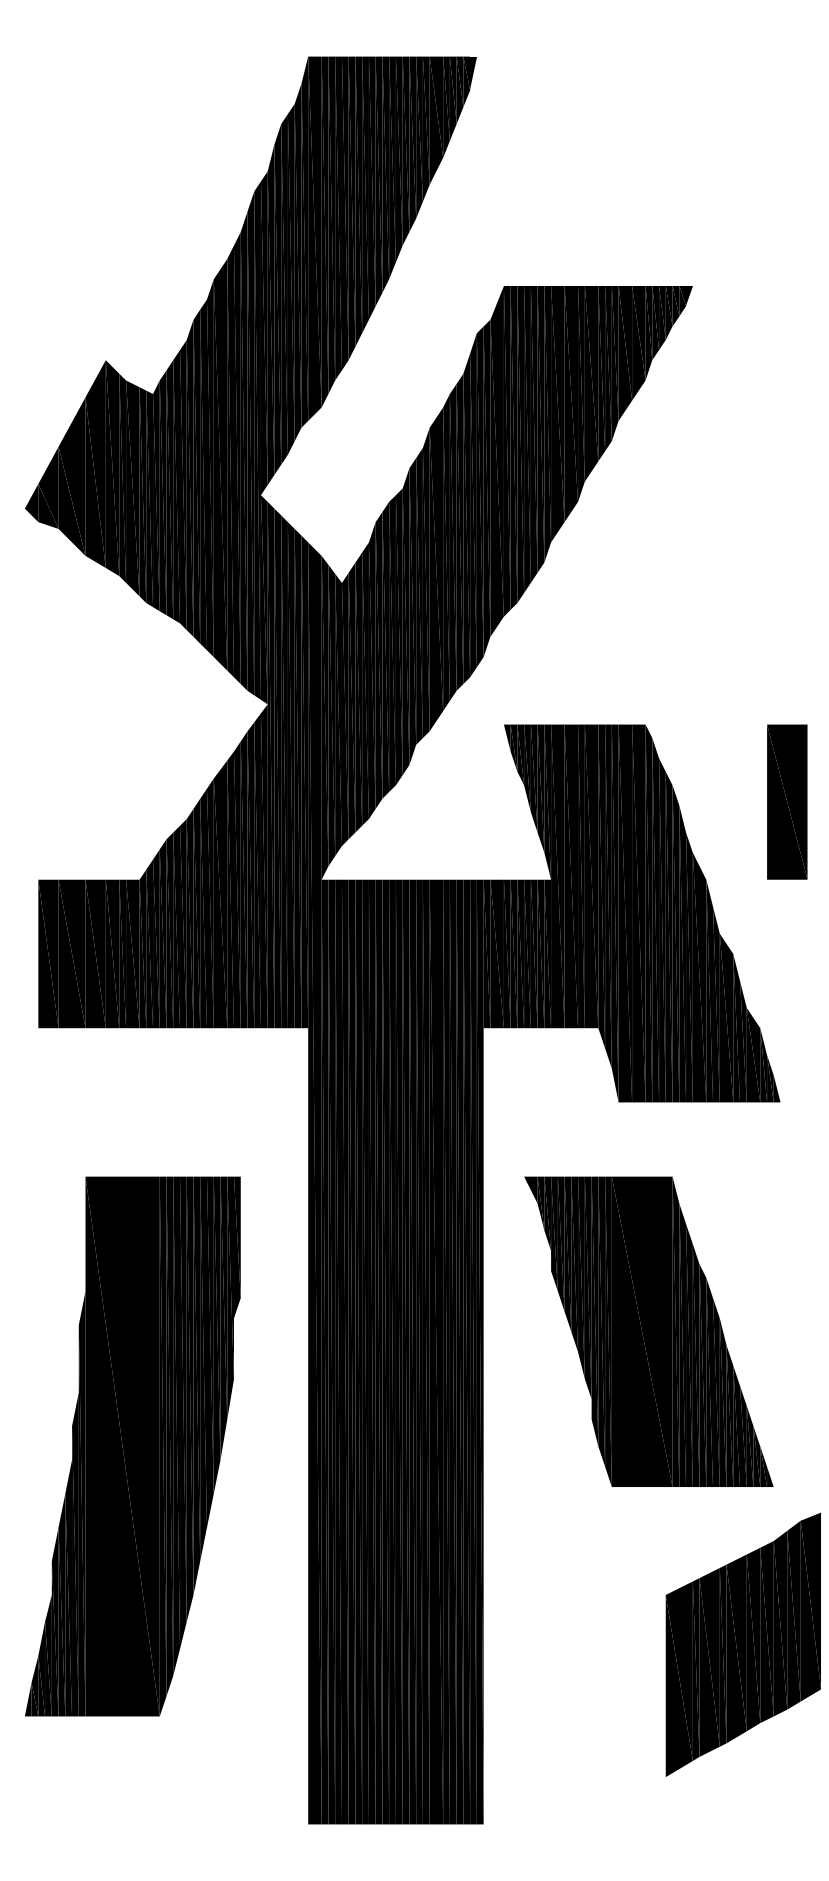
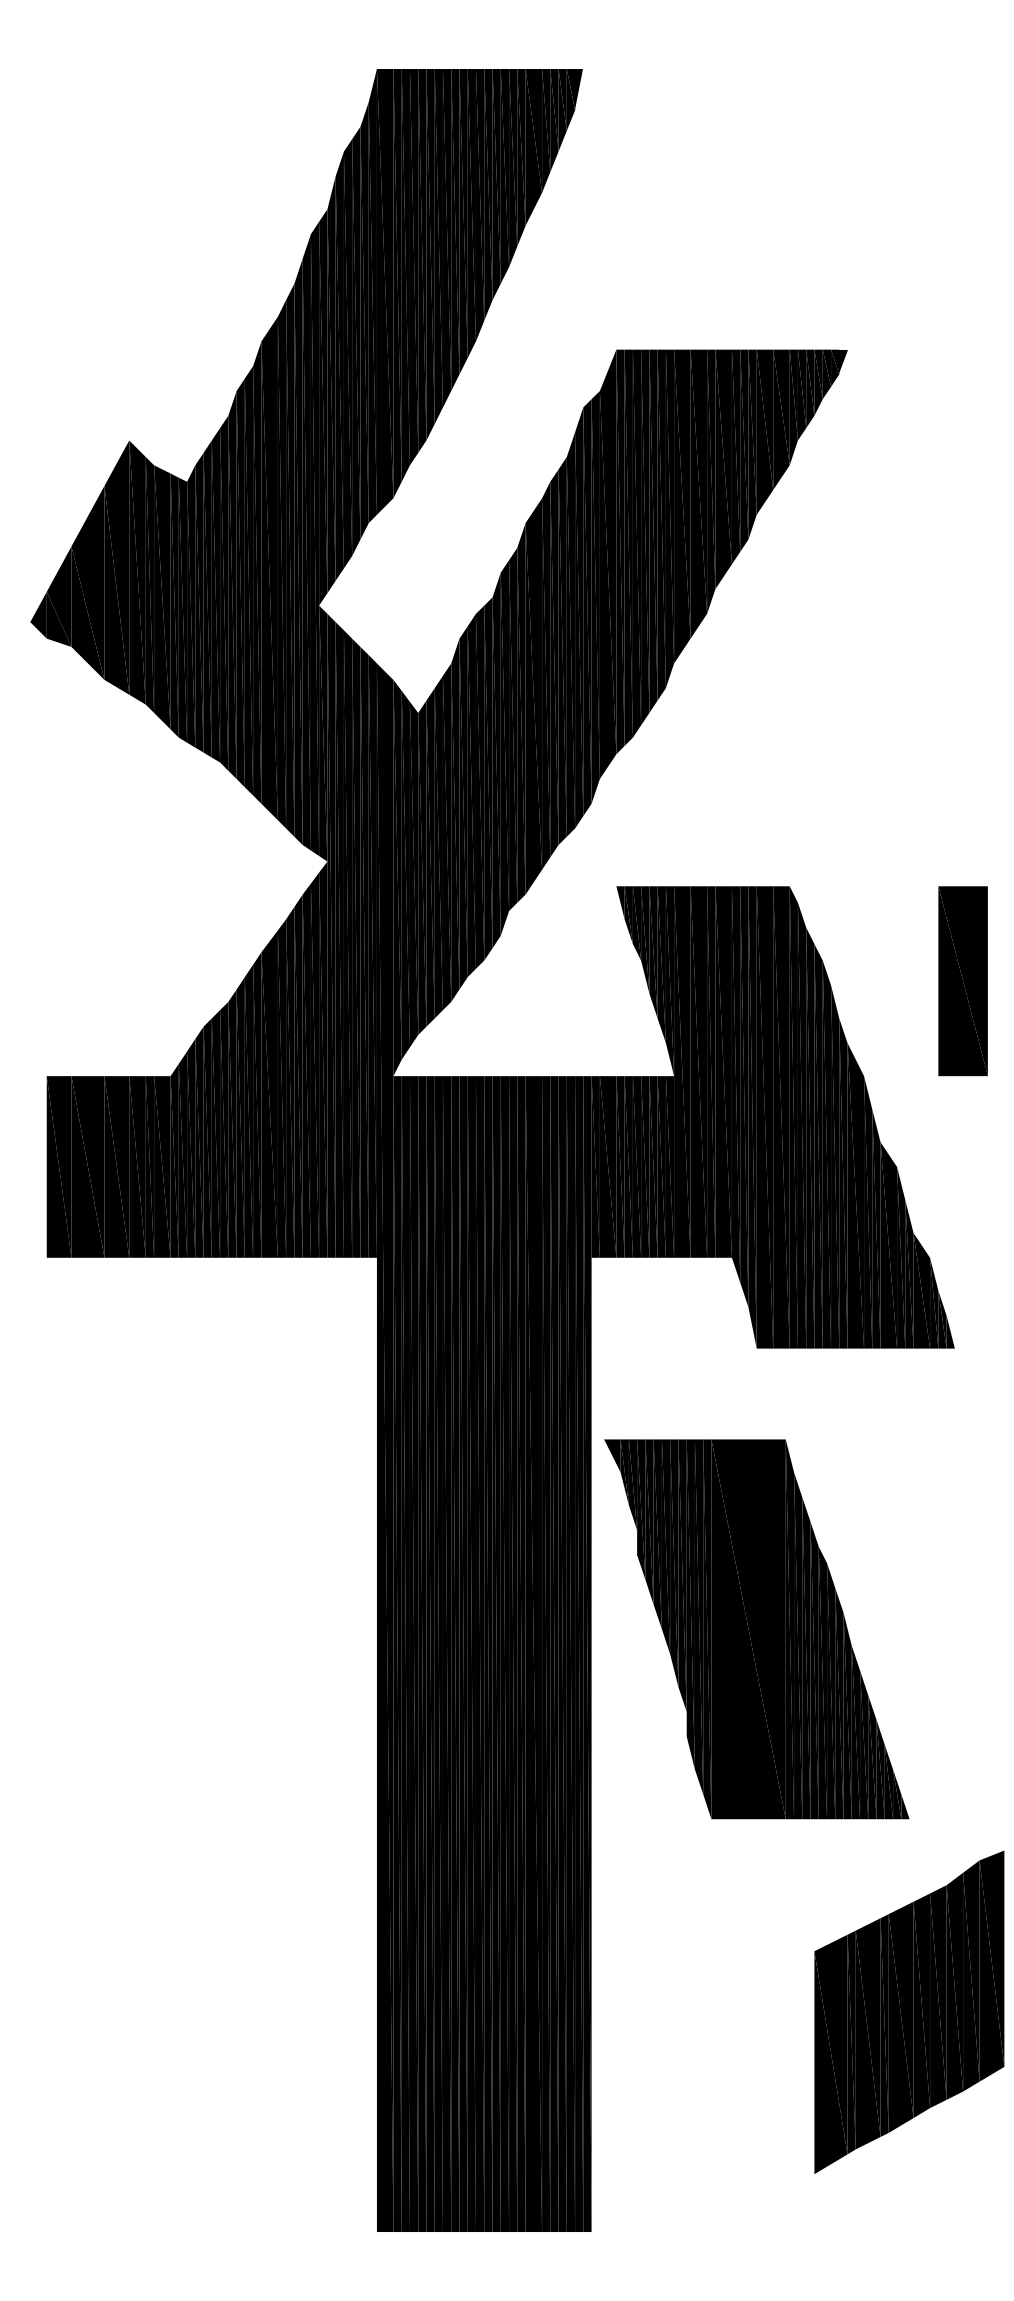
part: (648, 1331) -> (756, 1629), moved
part: (132, 1446) -> (162, 1769), removed

